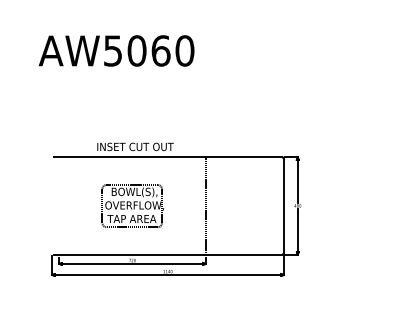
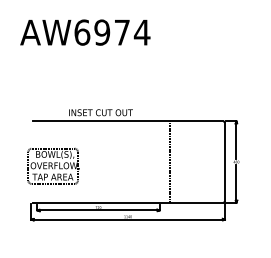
text: (149, 50) -> (112, 32), AW5060 -> AW6974
part: (132, 205) -> (53, 165), moved
line: (205, 205) -> (170, 161), moved

